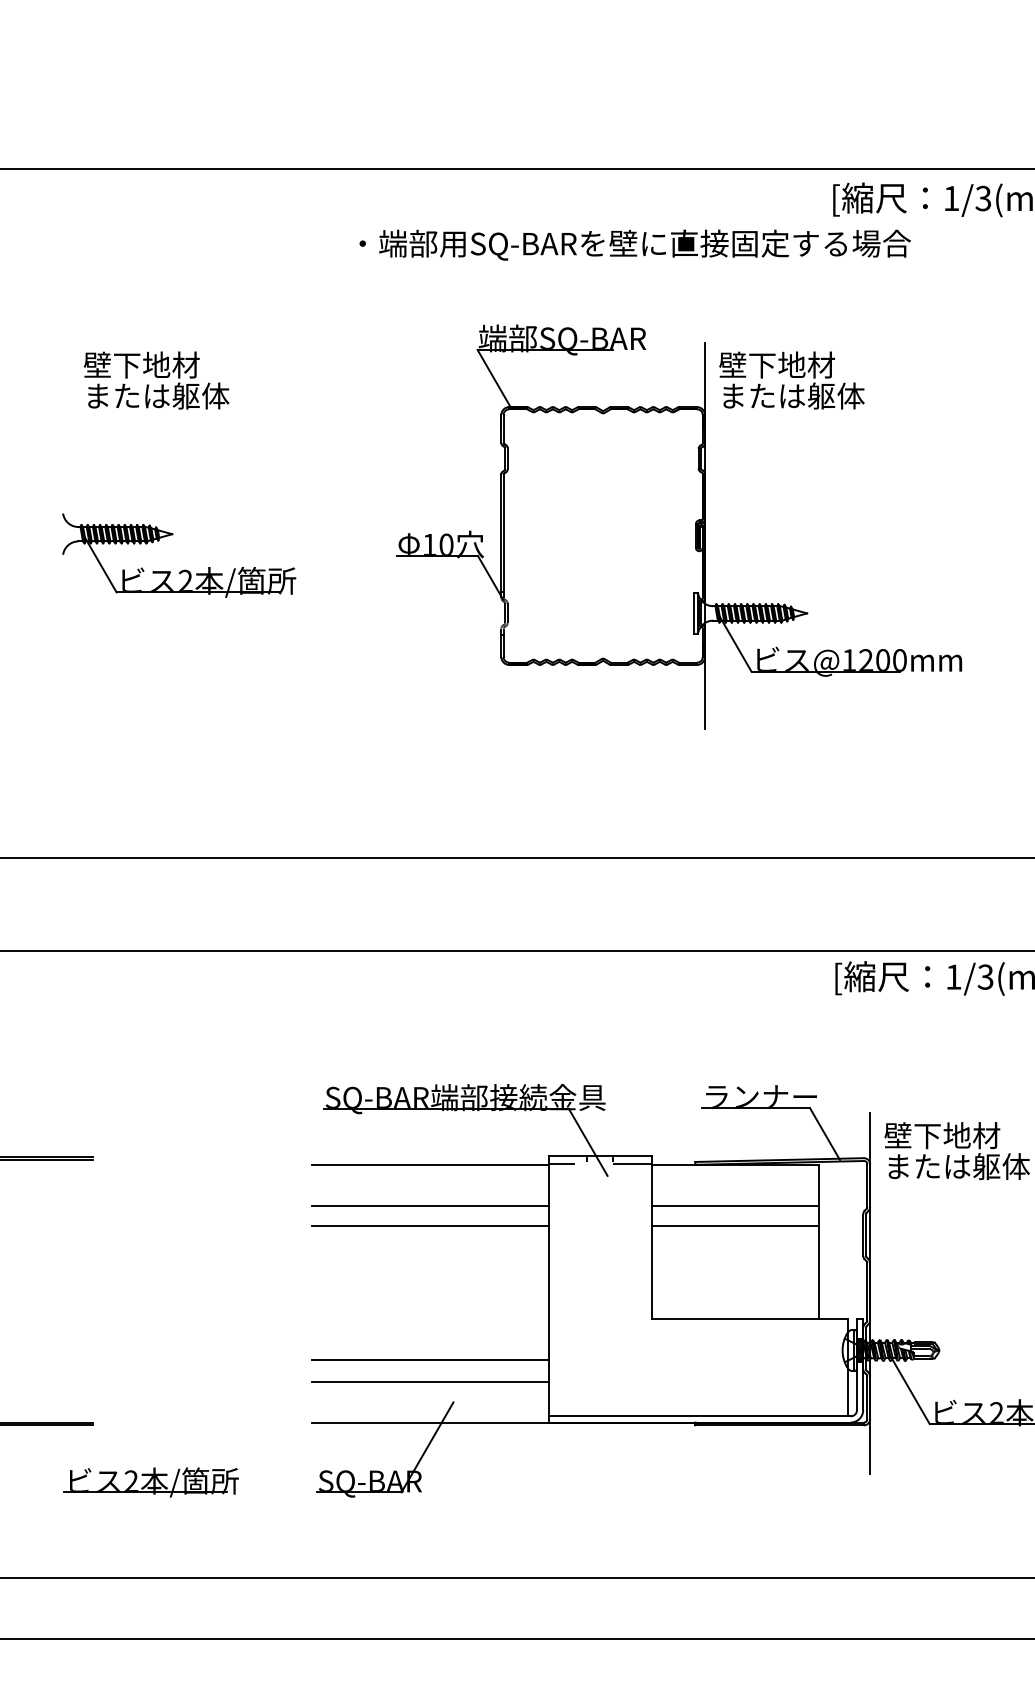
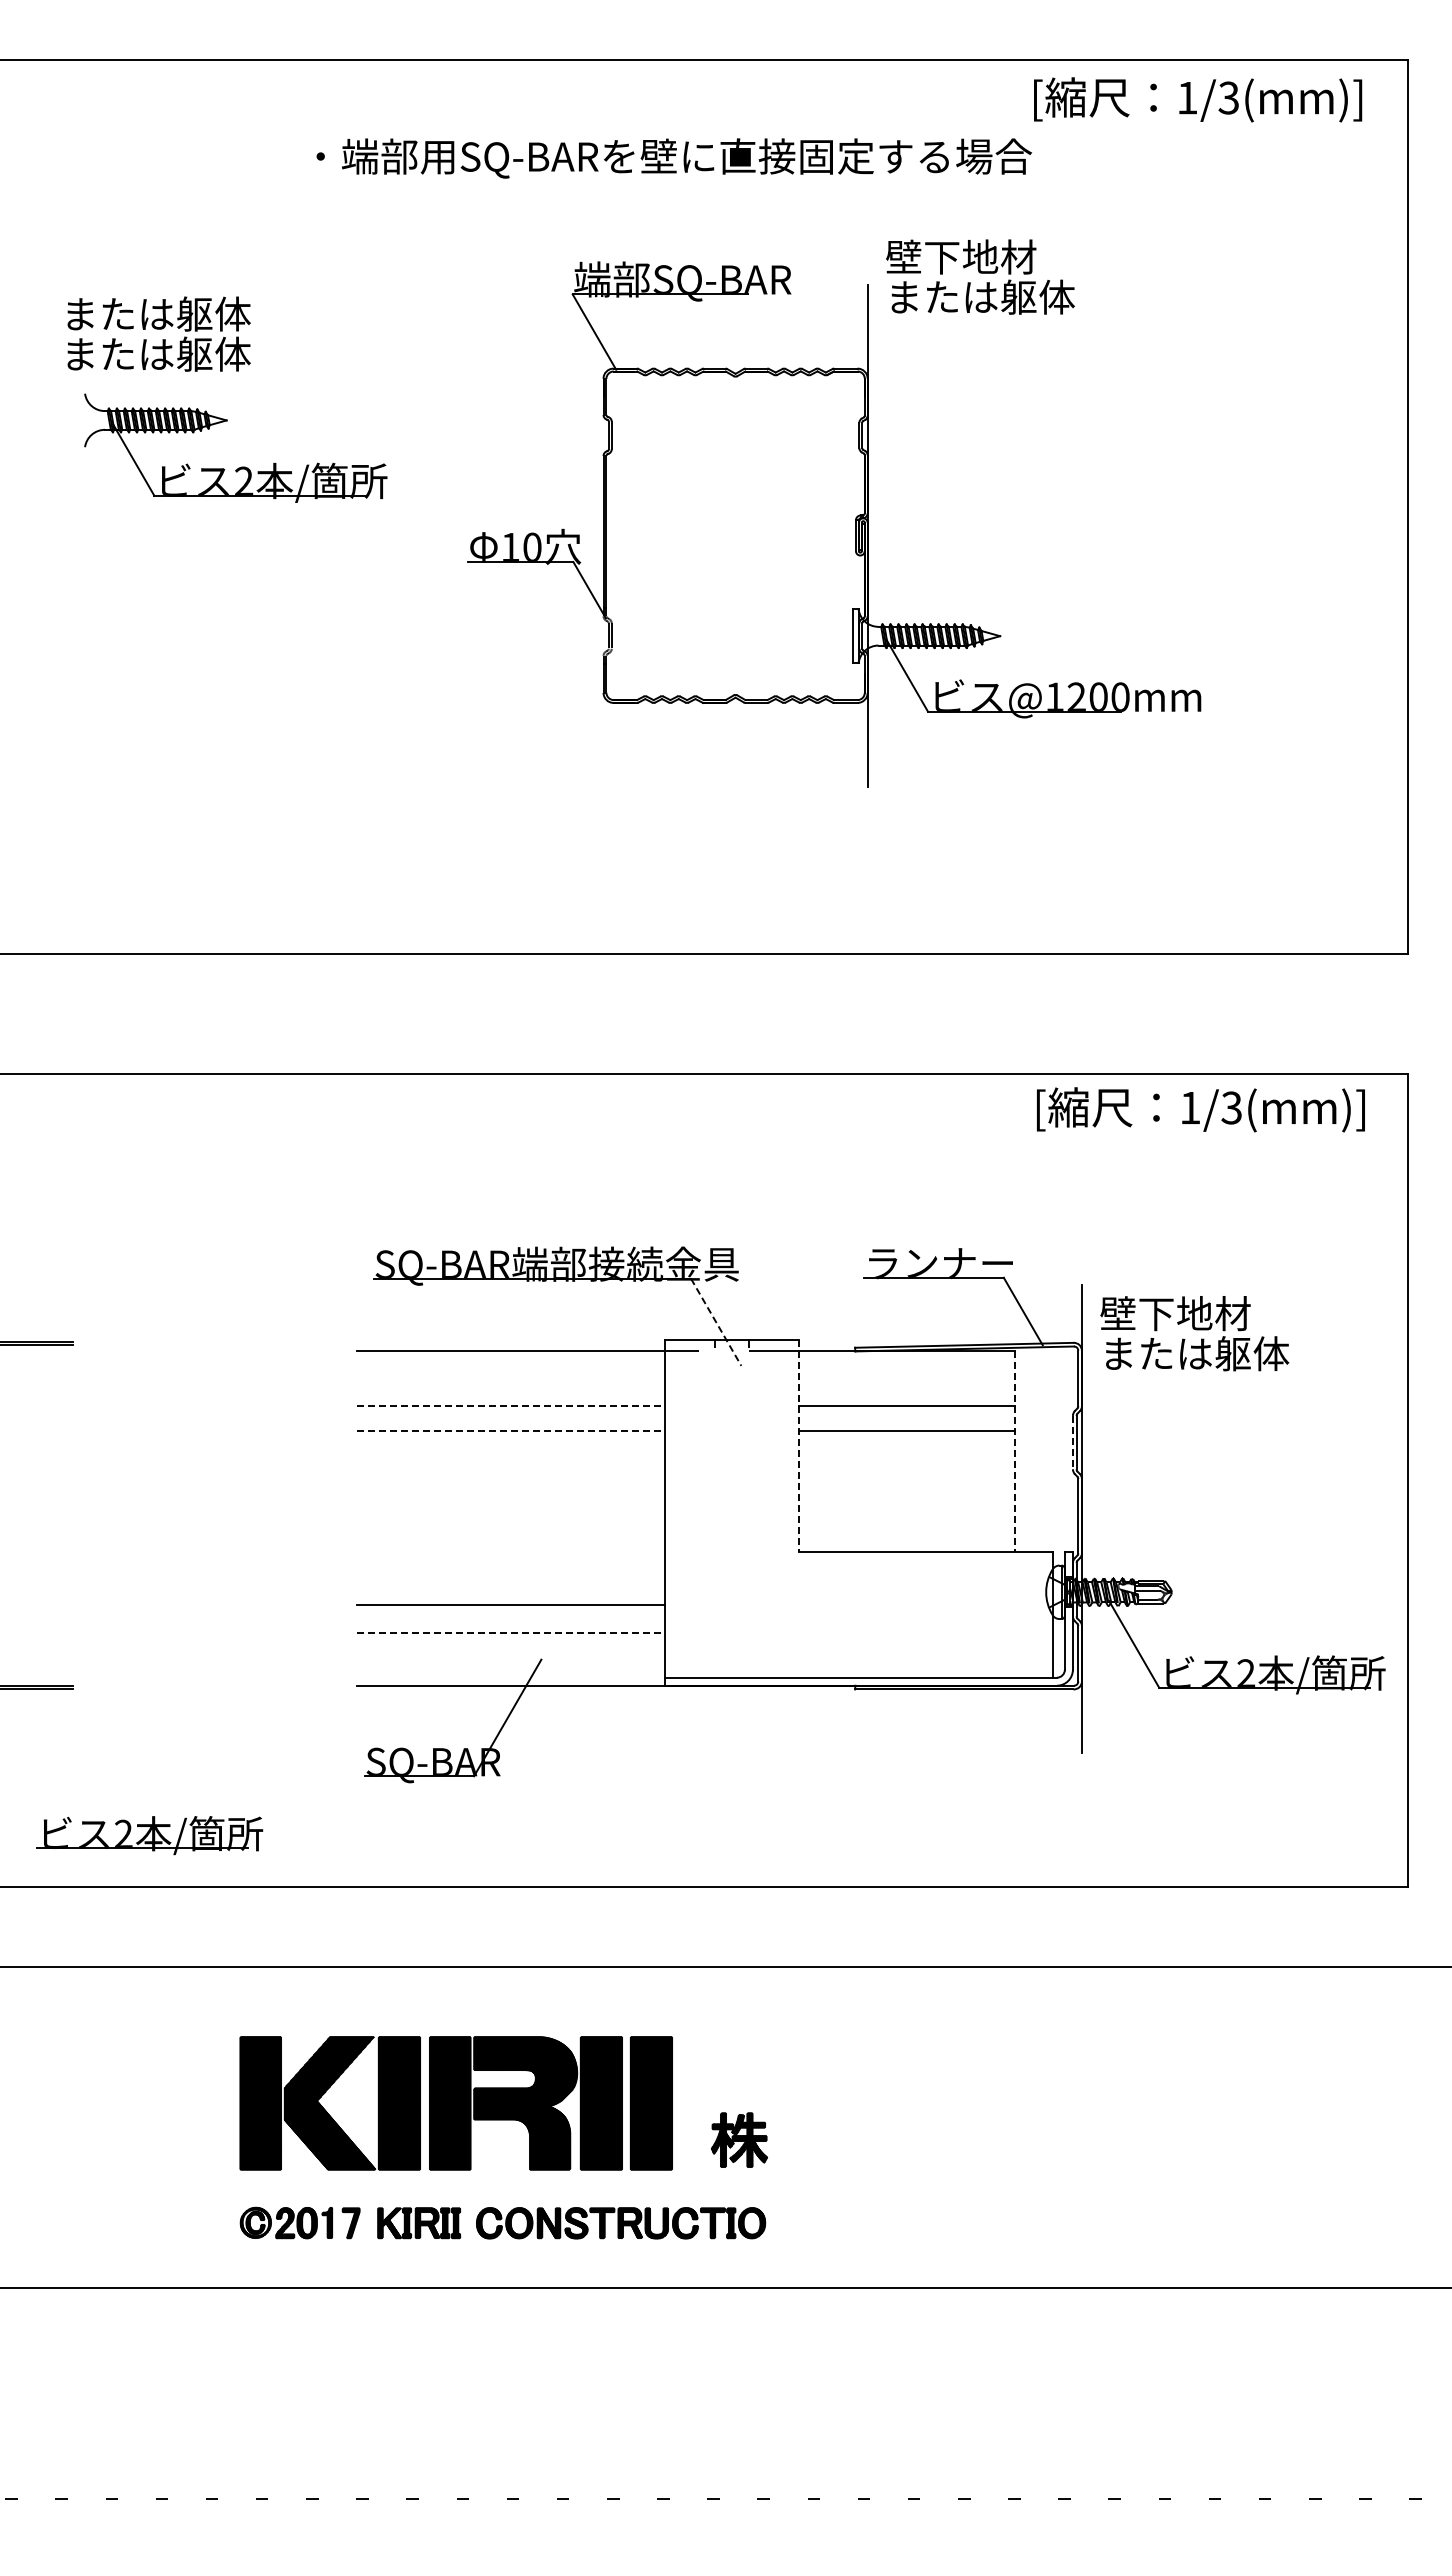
text: (635, 245) -> (674, 158), moved
text: (156, 364) -> (156, 313), 壁下地材 -> または躯体
text: (791, 380) -> (980, 276), moved
part: (183, 569) -> (241, 466), moved
line: (588, 1142) -> (716, 1322), solid -> dashed
line: (430, 1206) -> (511, 1405), solid -> dashed
line: (430, 1226) -> (511, 1431), solid -> dashed
line: (862, 1234) -> (1072, 1442), solid -> dashed
line: (651, 1238) -> (798, 1446), solid -> dashed
line: (818, 1242) -> (1015, 1452), solid -> dashed
line: (430, 1381) -> (511, 1632), solid -> dashed
part: (151, 1482) -> (149, 1835), moved

